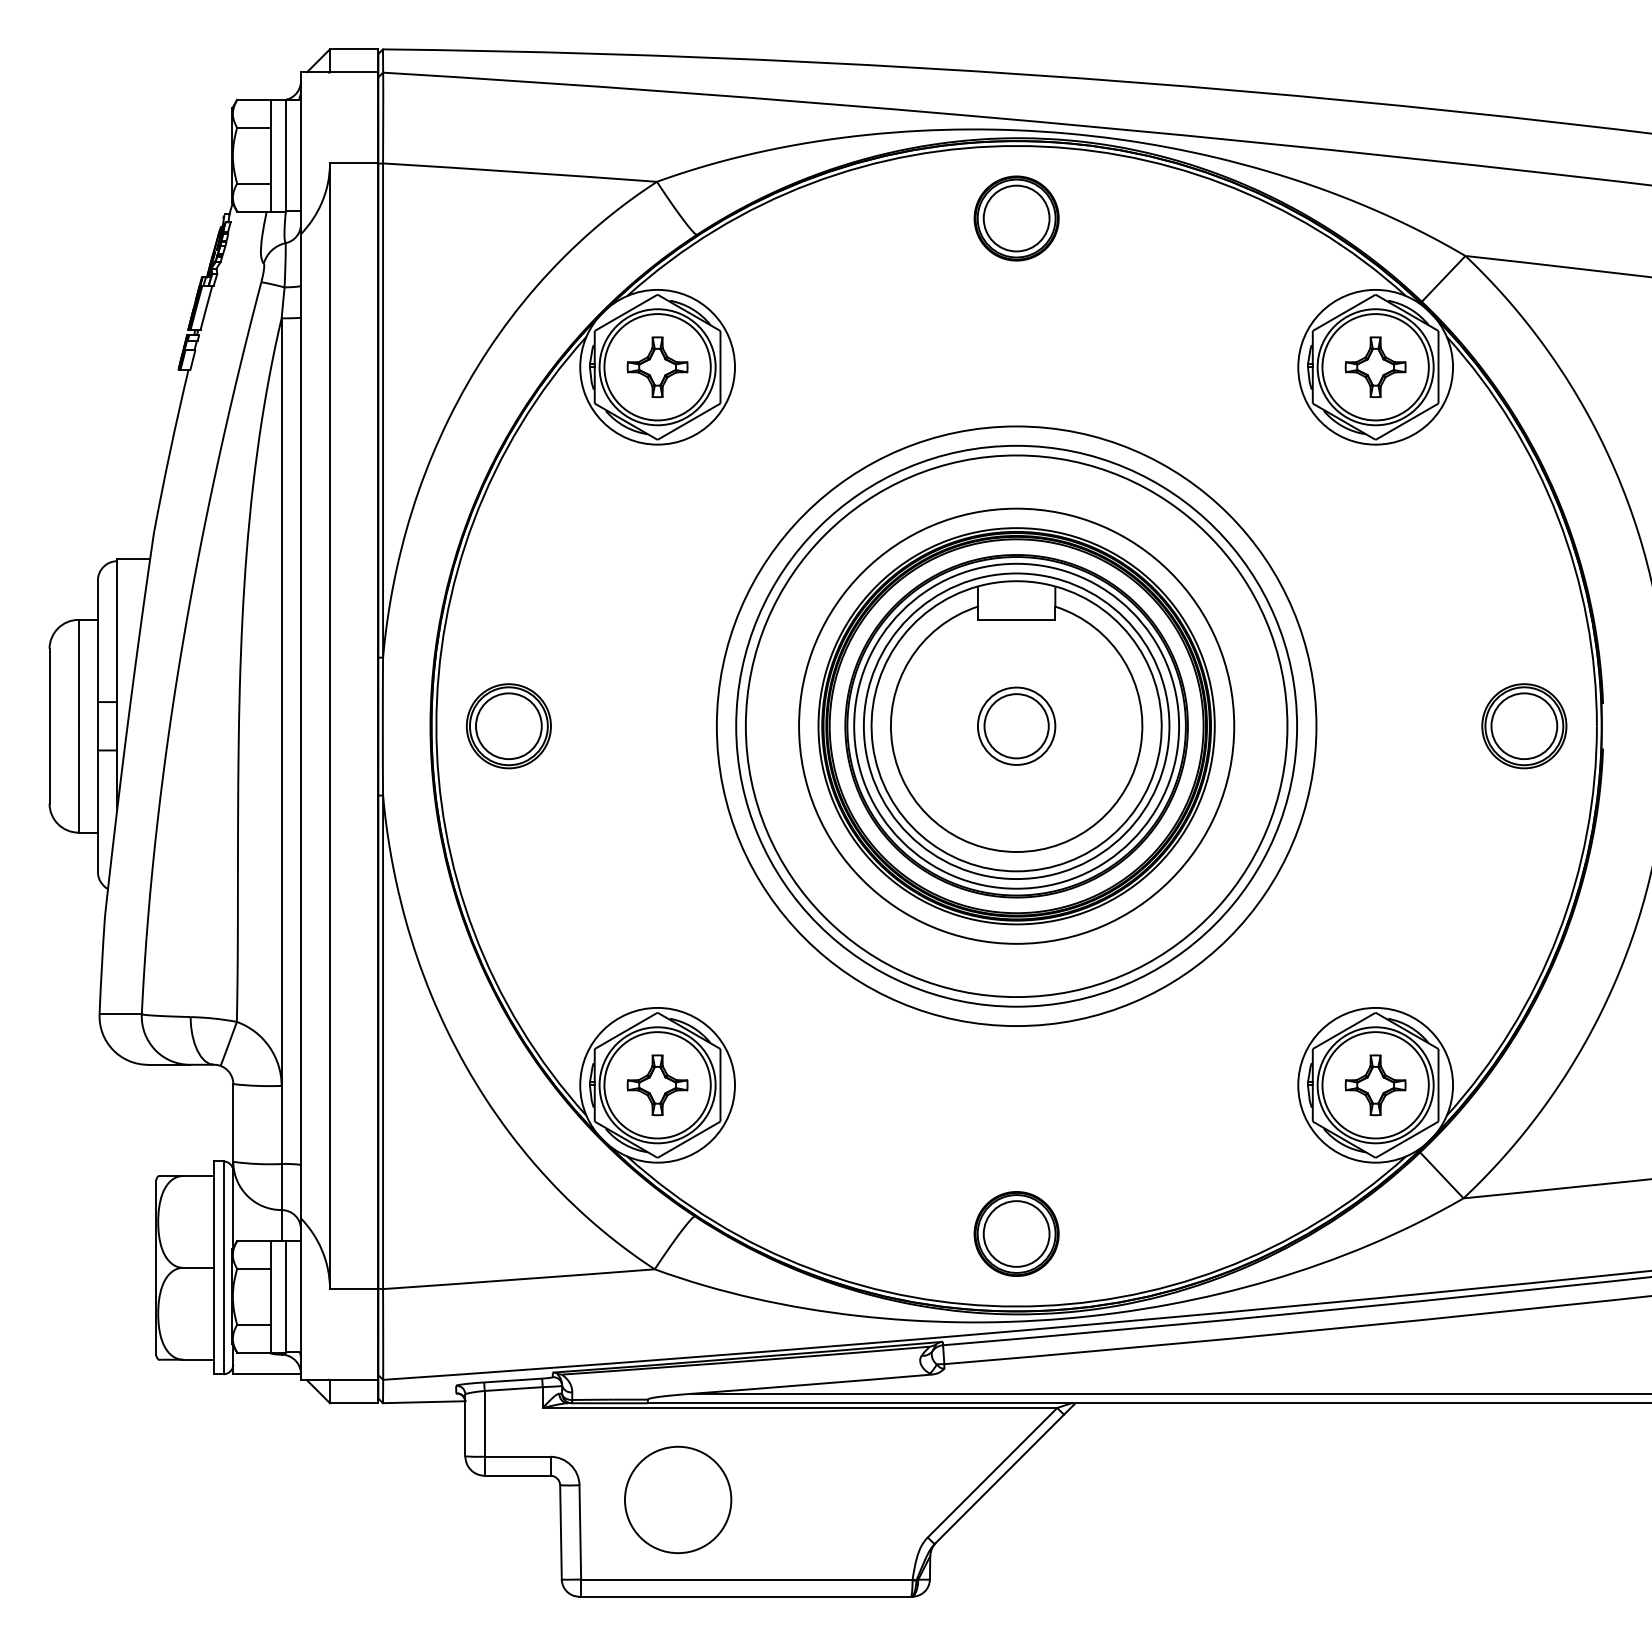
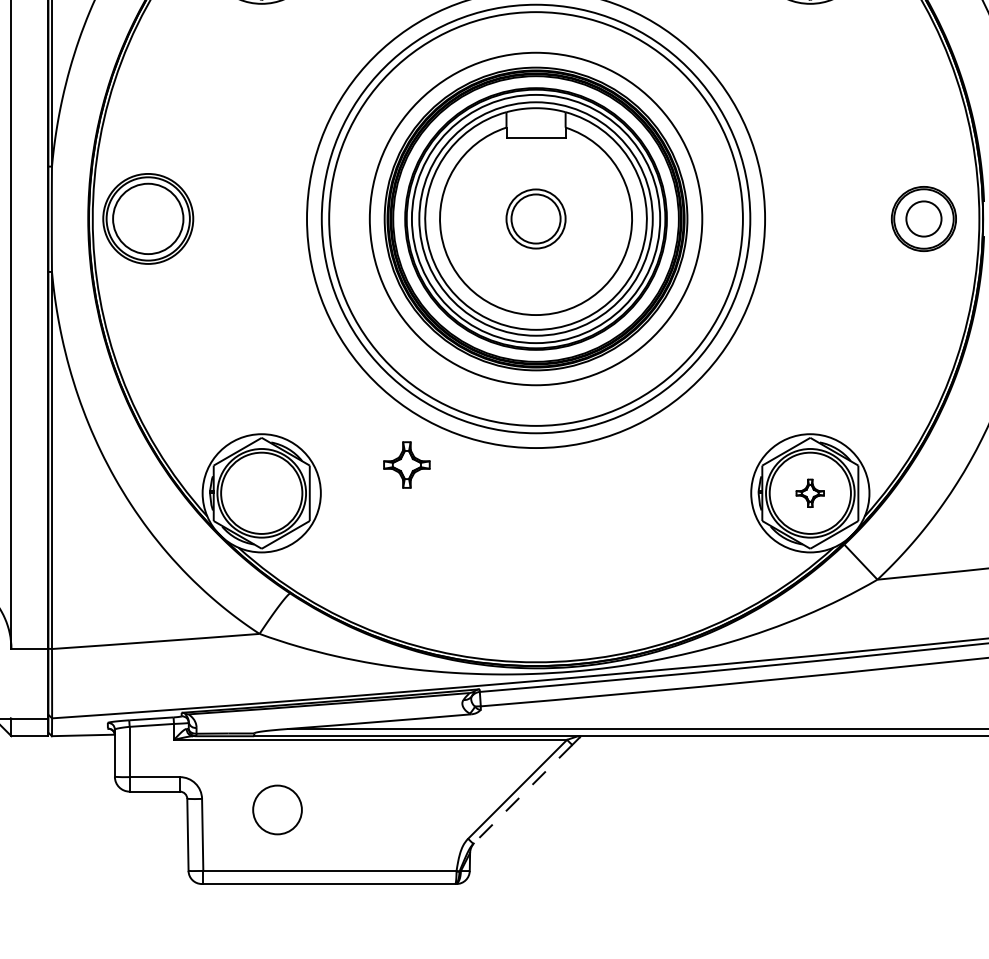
part: (508, 726) -> (147, 219), size x1.4
circle: (1524, 726) -> (924, 219), size x0.7
part: (657, 1085) -> (406, 465), moved
part: (1375, 1085) -> (810, 493), size x0.6
part: (1016, 1233) -> (535, 606), removed
line: (999, 1479) -> (522, 794), solid -> dashed
circle: (678, 1499) -> (277, 809), size x0.6

